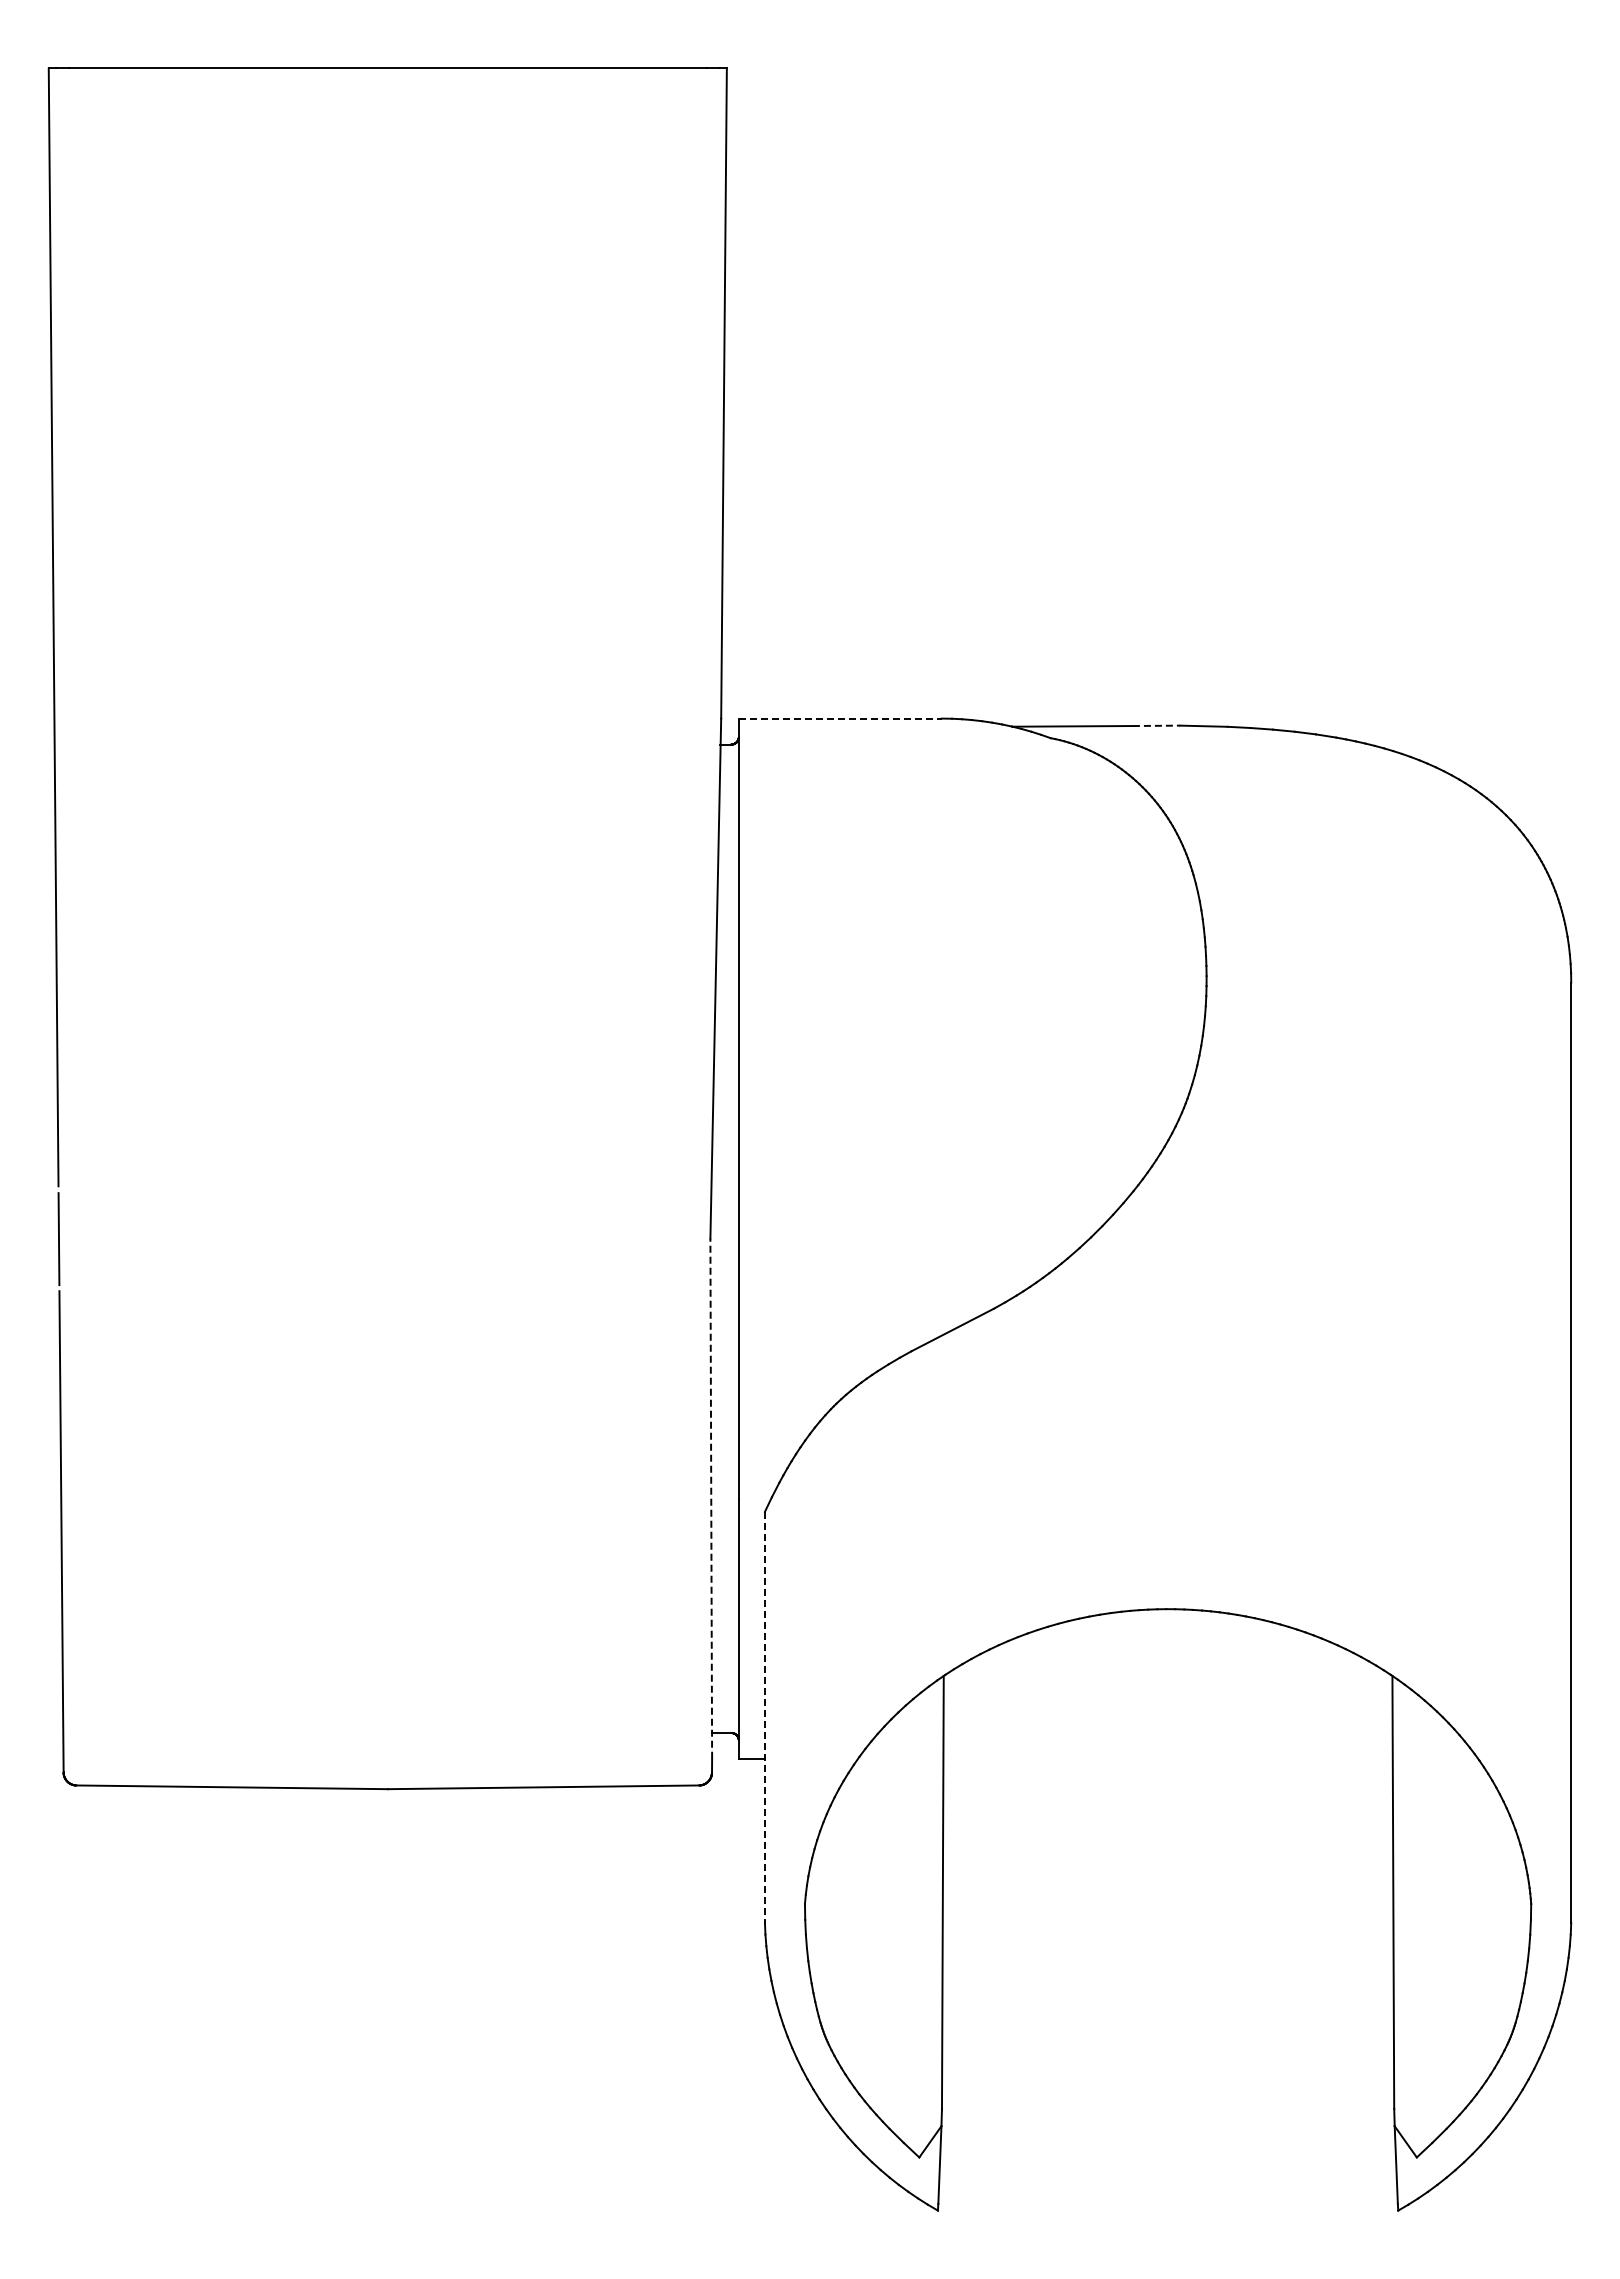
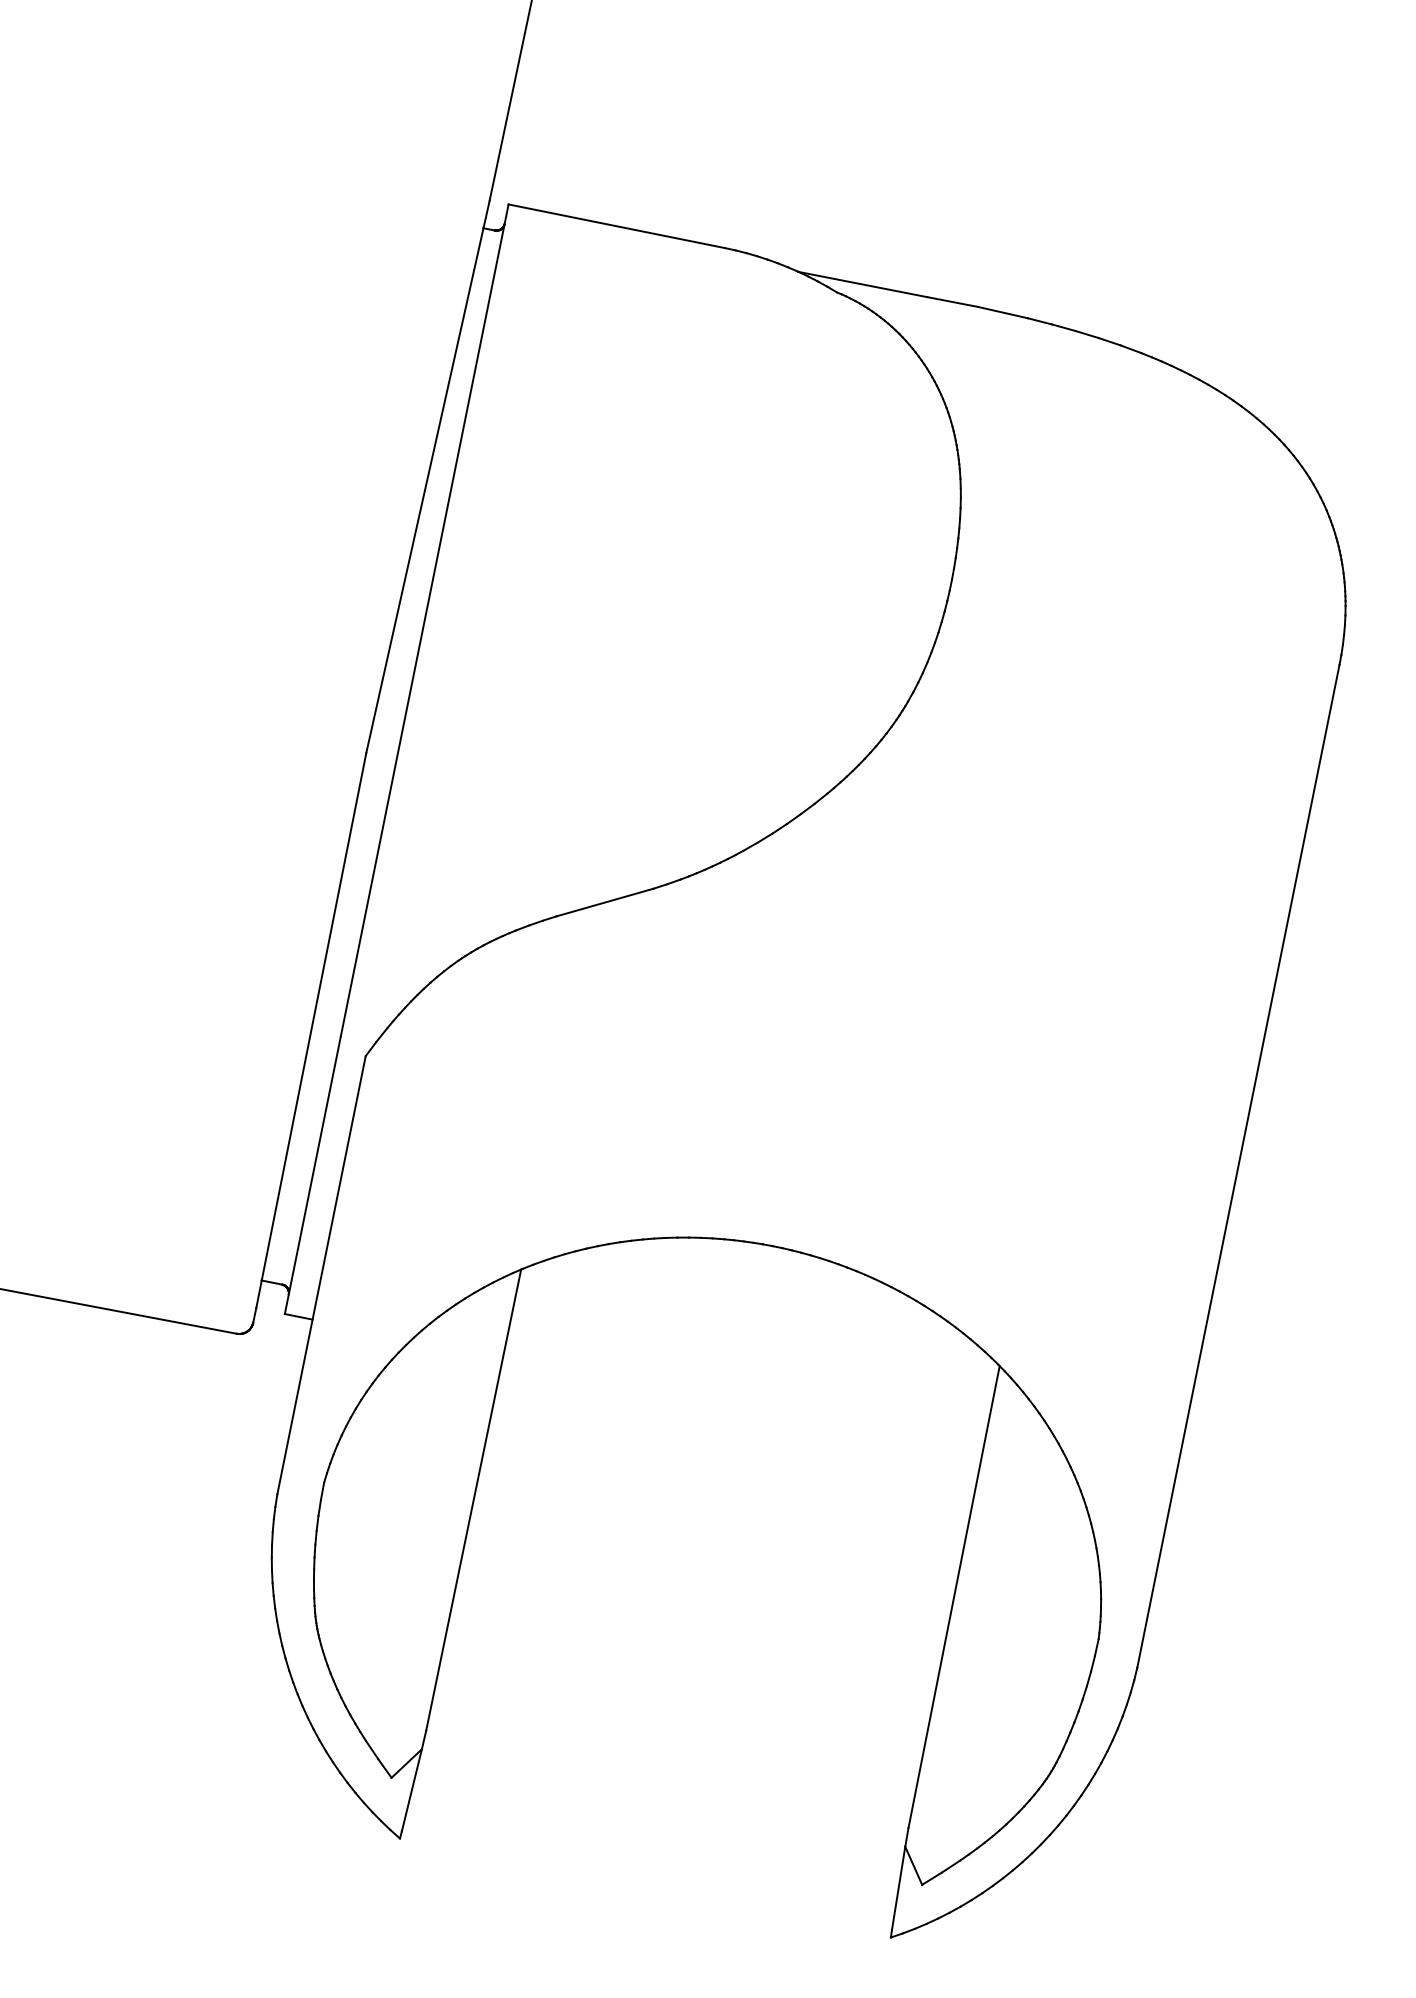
line: (840, 718) -> (616, 226), dashed -> solid
line: (1156, 725) -> (952, 301), dashed -> solid
line: (711, 1498) -> (311, 1030), dashed -> solid
line: (764, 1717) -> (321, 1275), dashed -> solid

